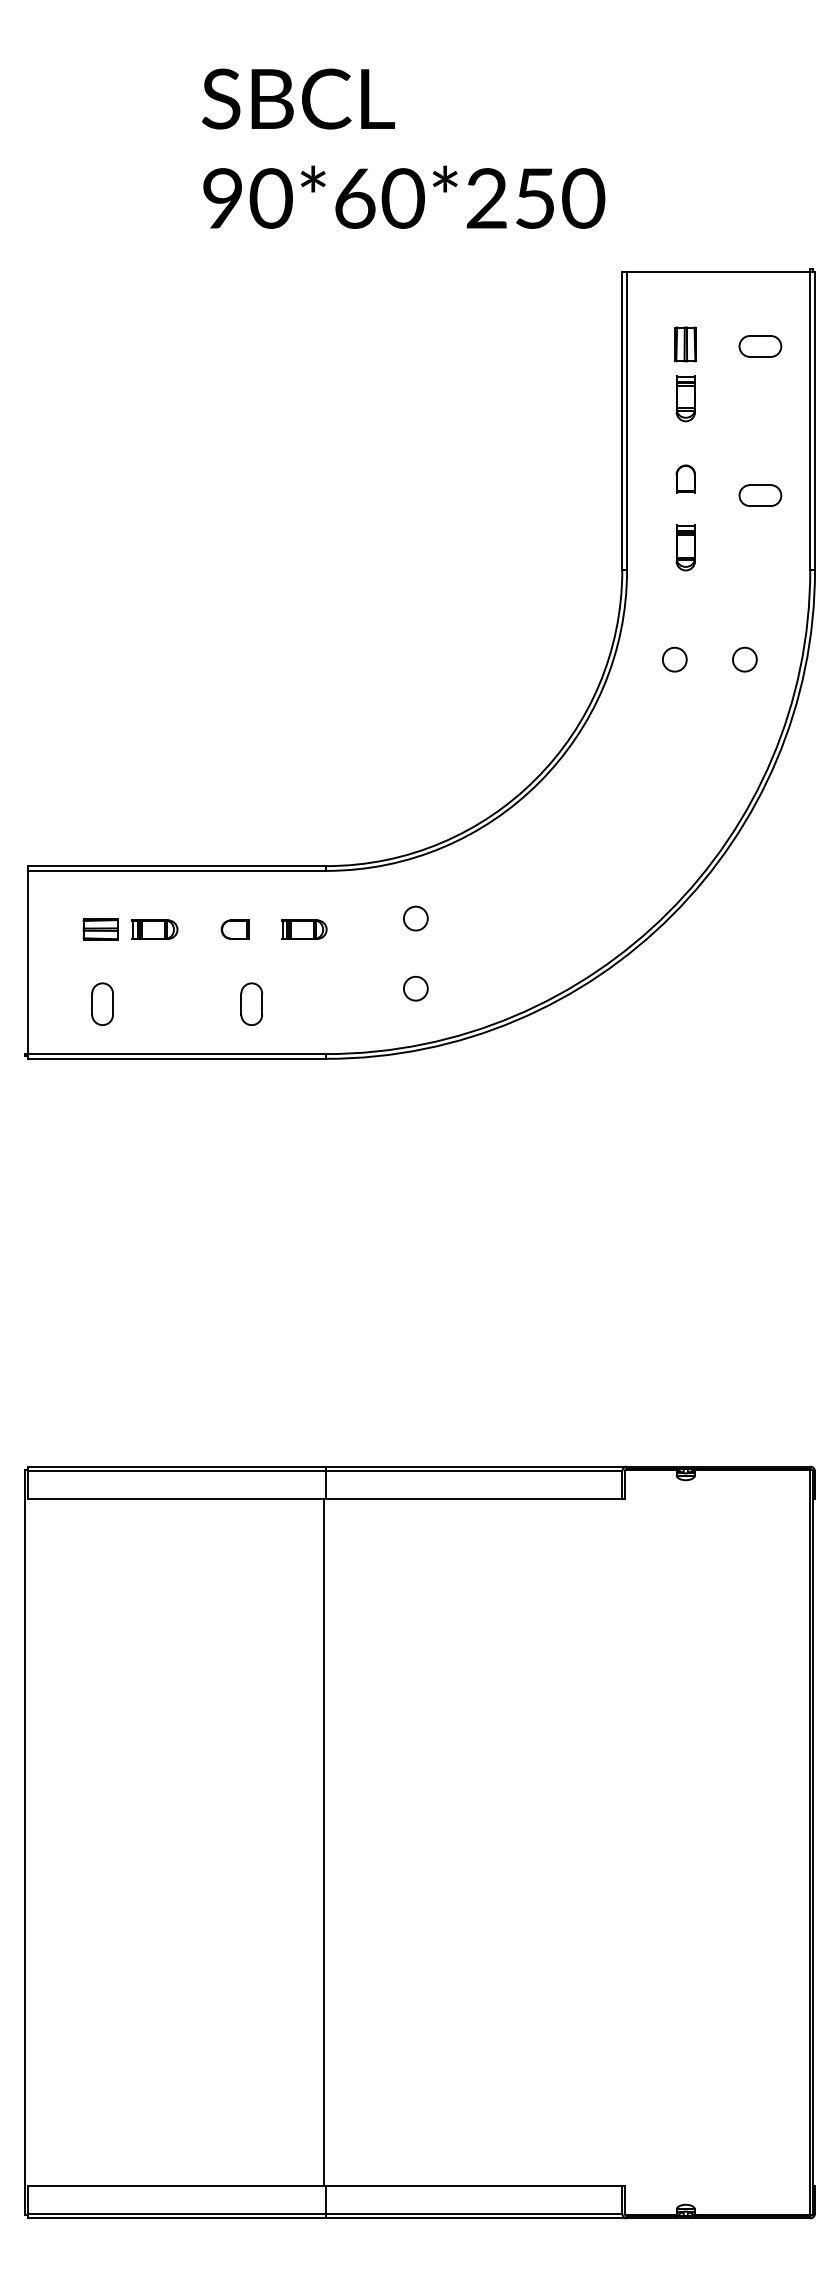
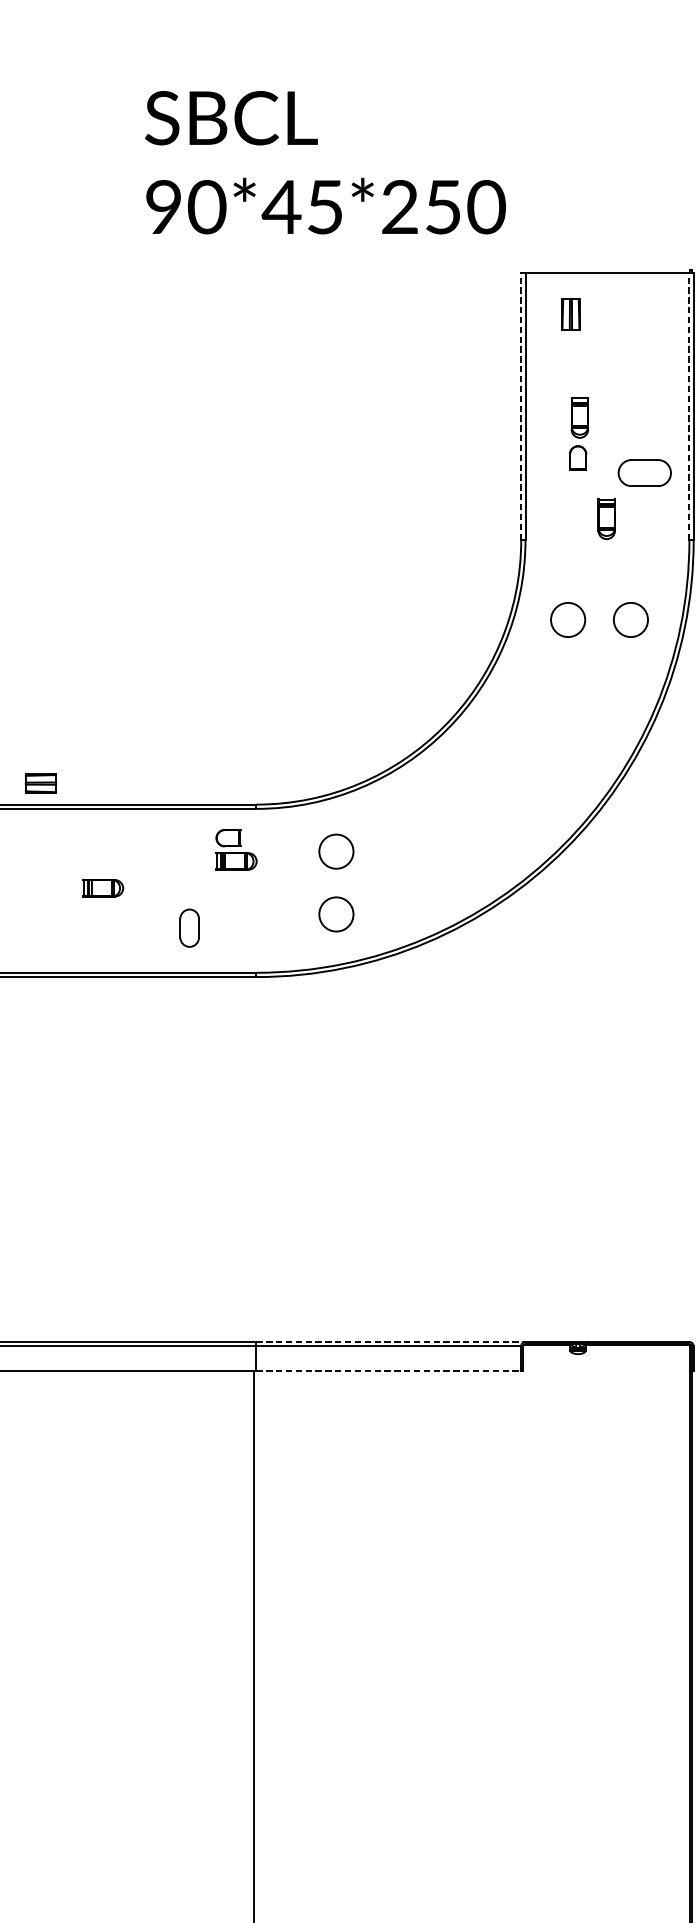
text: (378, 198) -> (303, 207), 90*60*250 -> 90*45*250
part: (685, 344) -> (570, 314), moved
part: (760, 346) -> (644, 339), removed
part: (685, 398) -> (579, 417), moved
line: (622, 420) -> (521, 405), solid -> dashed
line: (810, 420) -> (689, 405), solid -> dashed
part: (760, 495) -> (644, 472), size x1.4
part: (685, 547) -> (606, 518), moved
circle: (674, 659) -> (567, 619), size x1.6
circle: (744, 659) -> (630, 619), size x1.6
circle: (415, 918) -> (336, 851), size x1.6
part: (100, 929) -> (40, 783), moved
part: (154, 929) -> (102, 888), moved
part: (234, 929) -> (227, 838), moved
circle: (415, 988) -> (336, 914), size x1.6
part: (102, 1003) -> (56, 927), removed
line: (477, 1466) -> (391, 1341), solid -> dashed
line: (474, 1498) -> (388, 1370), solid -> dashed

